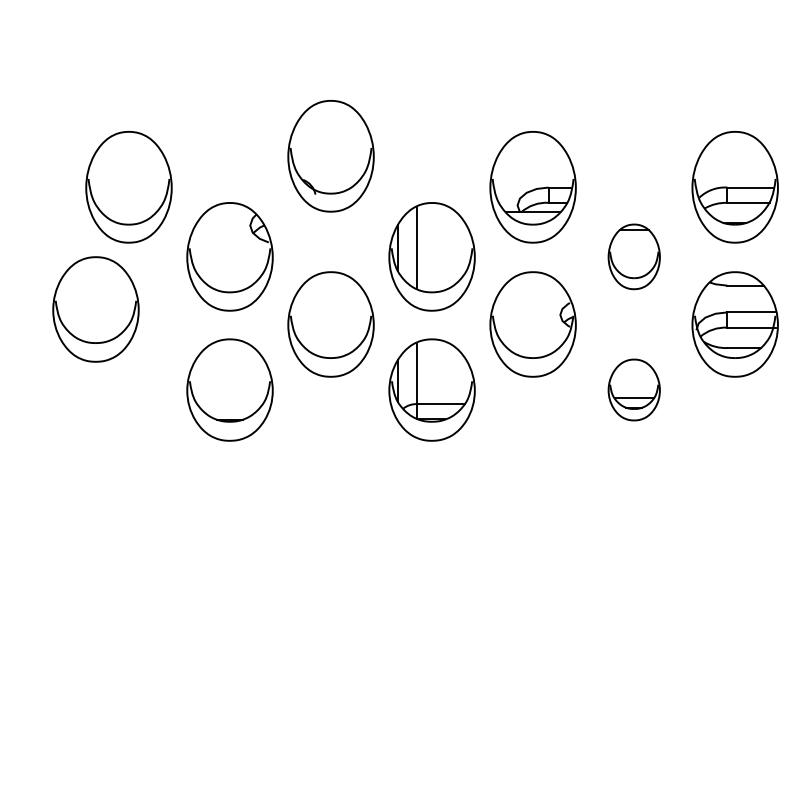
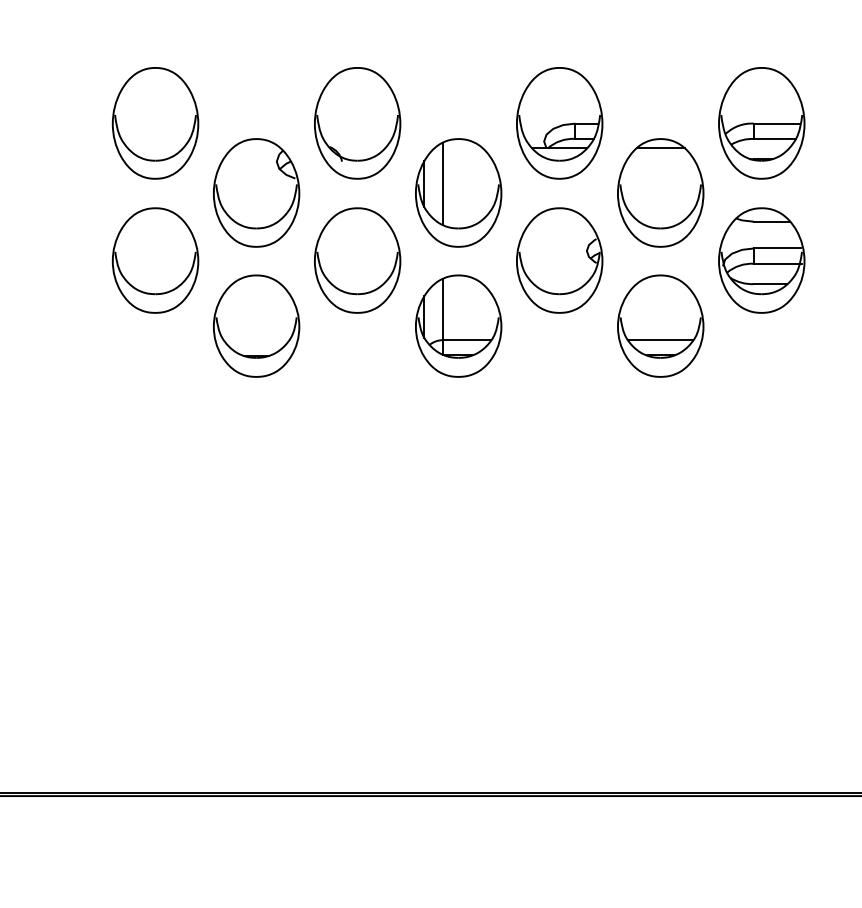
part: (330, 156) -> (357, 123), moved
part: (633, 256) -> (660, 192), size x1.67
part: (95, 309) -> (155, 260), moved
part: (633, 389) -> (660, 325), size x1.67

